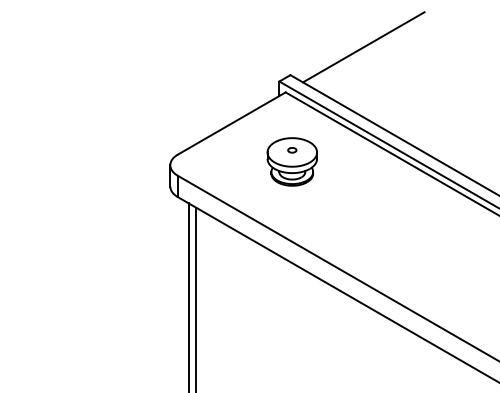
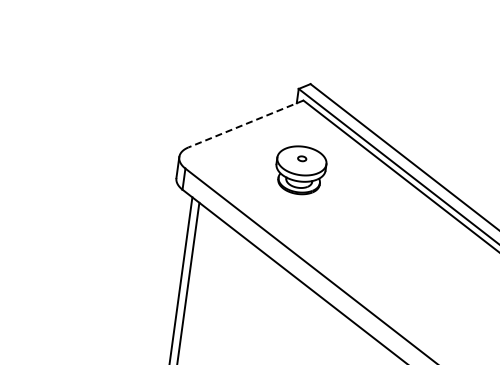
line: (363, 47) -> (386, 66), removed
line: (231, 123) -> (245, 124), solid -> dashed

